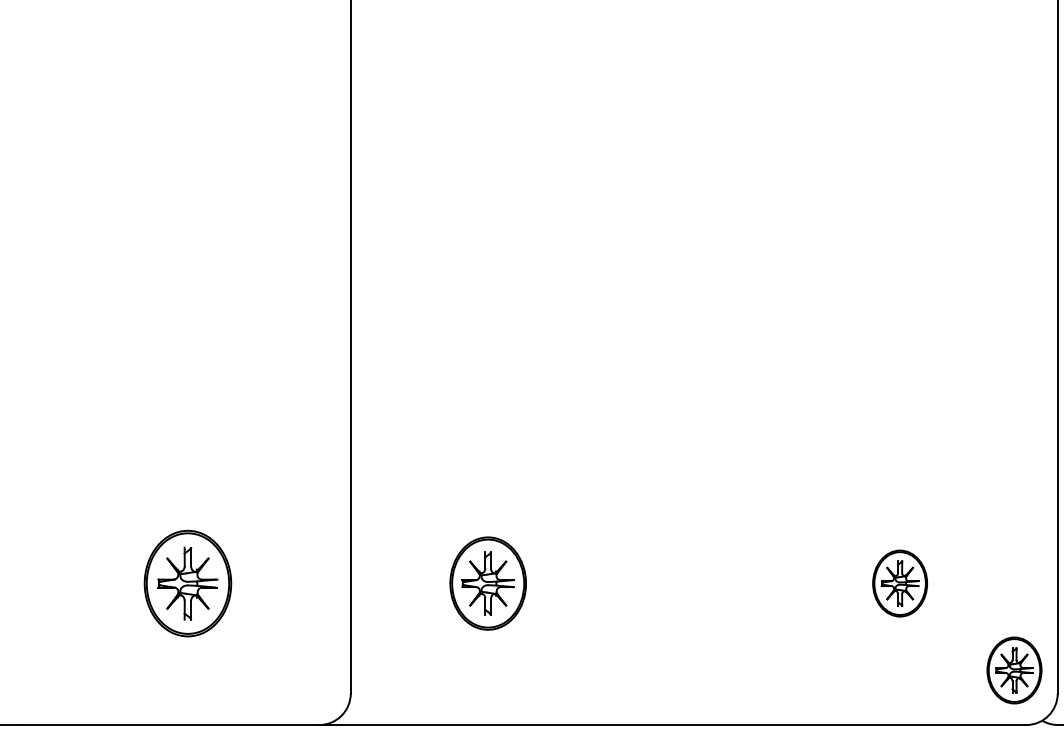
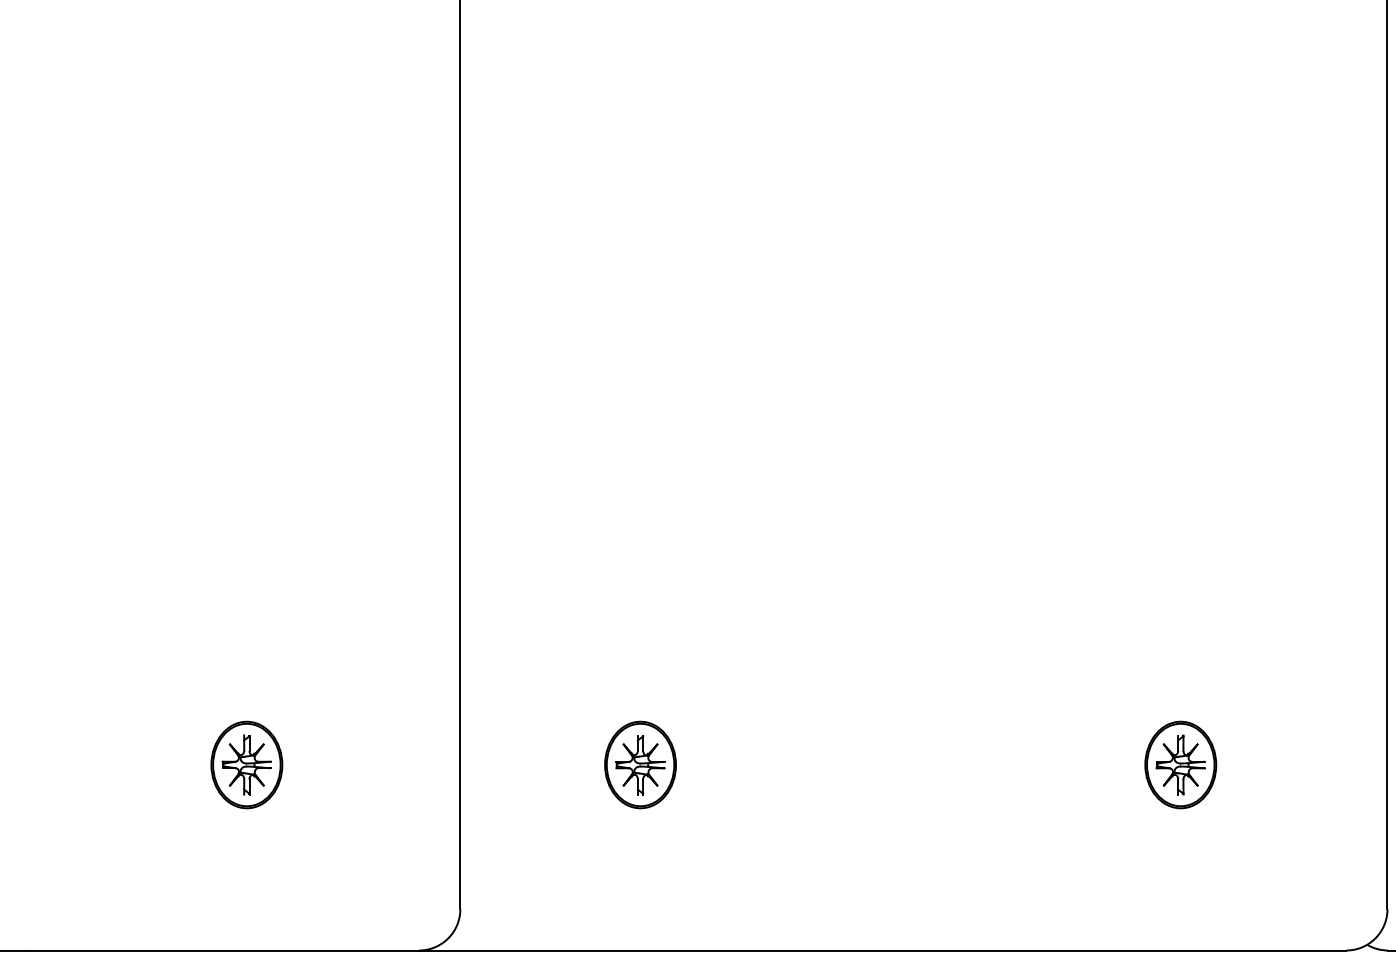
part: (187, 583) -> (246, 764), size x0.62
part: (488, 583) -> (640, 764), size x0.71
part: (1014, 670) -> (1330, 878), removed

